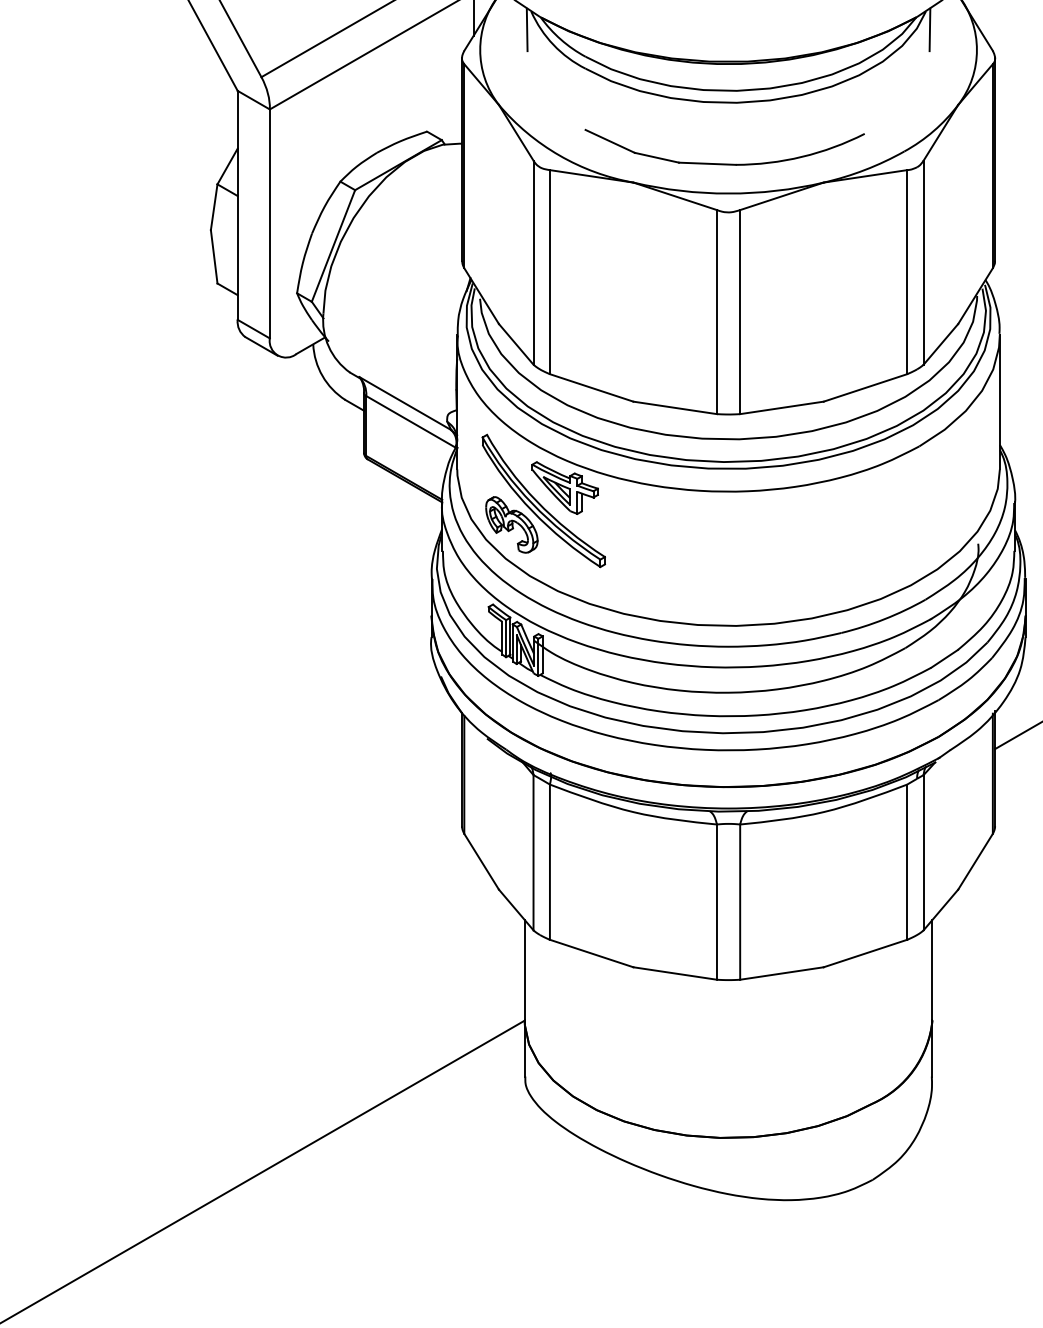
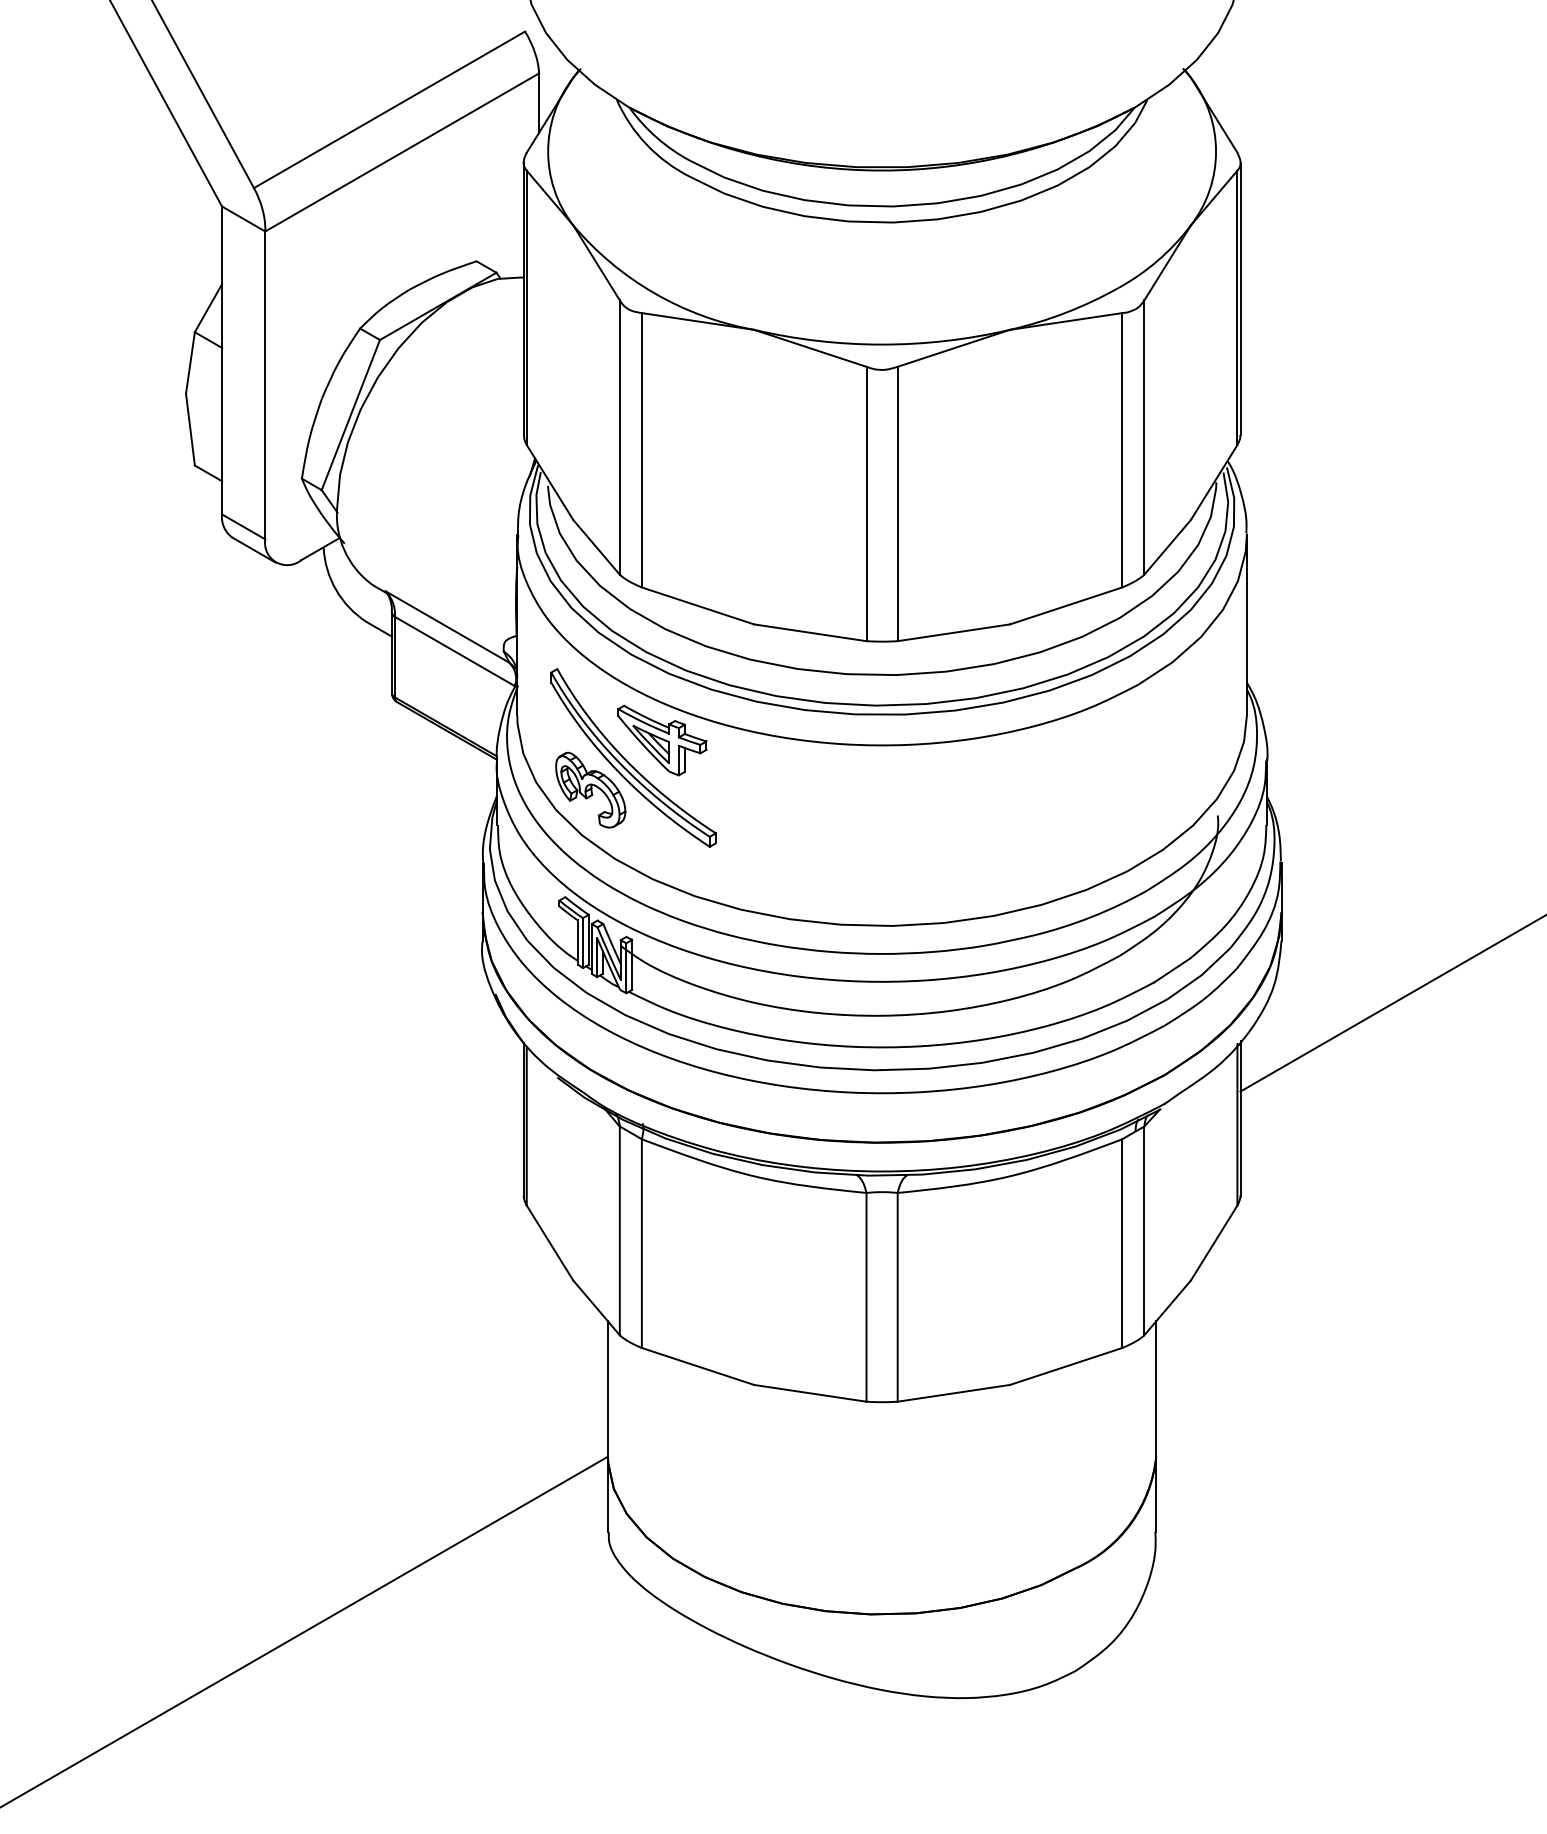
line: (526, 29) -> (610, 124), removed
line: (929, 29) -> (1152, 124), removed
part: (724, 163) -> (876, 304), removed

